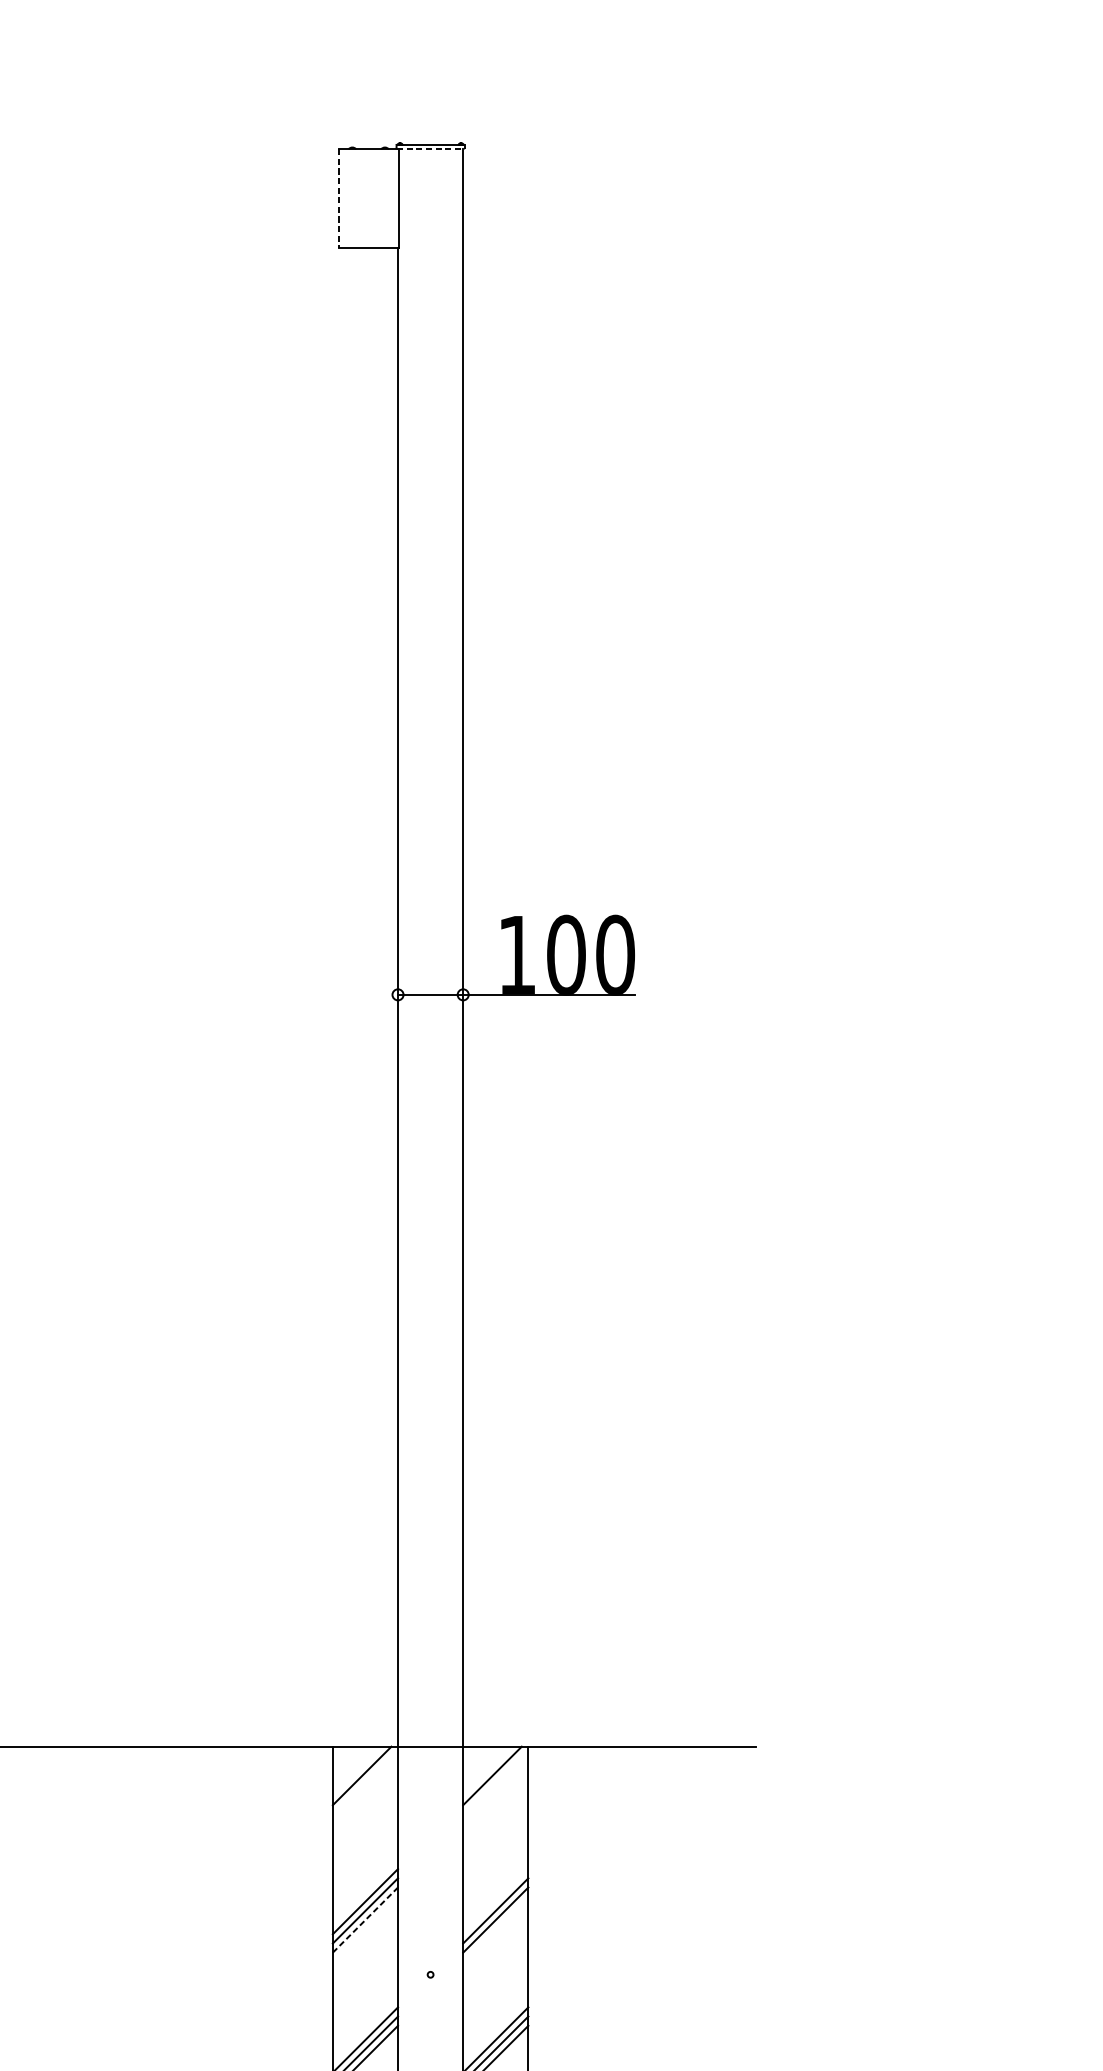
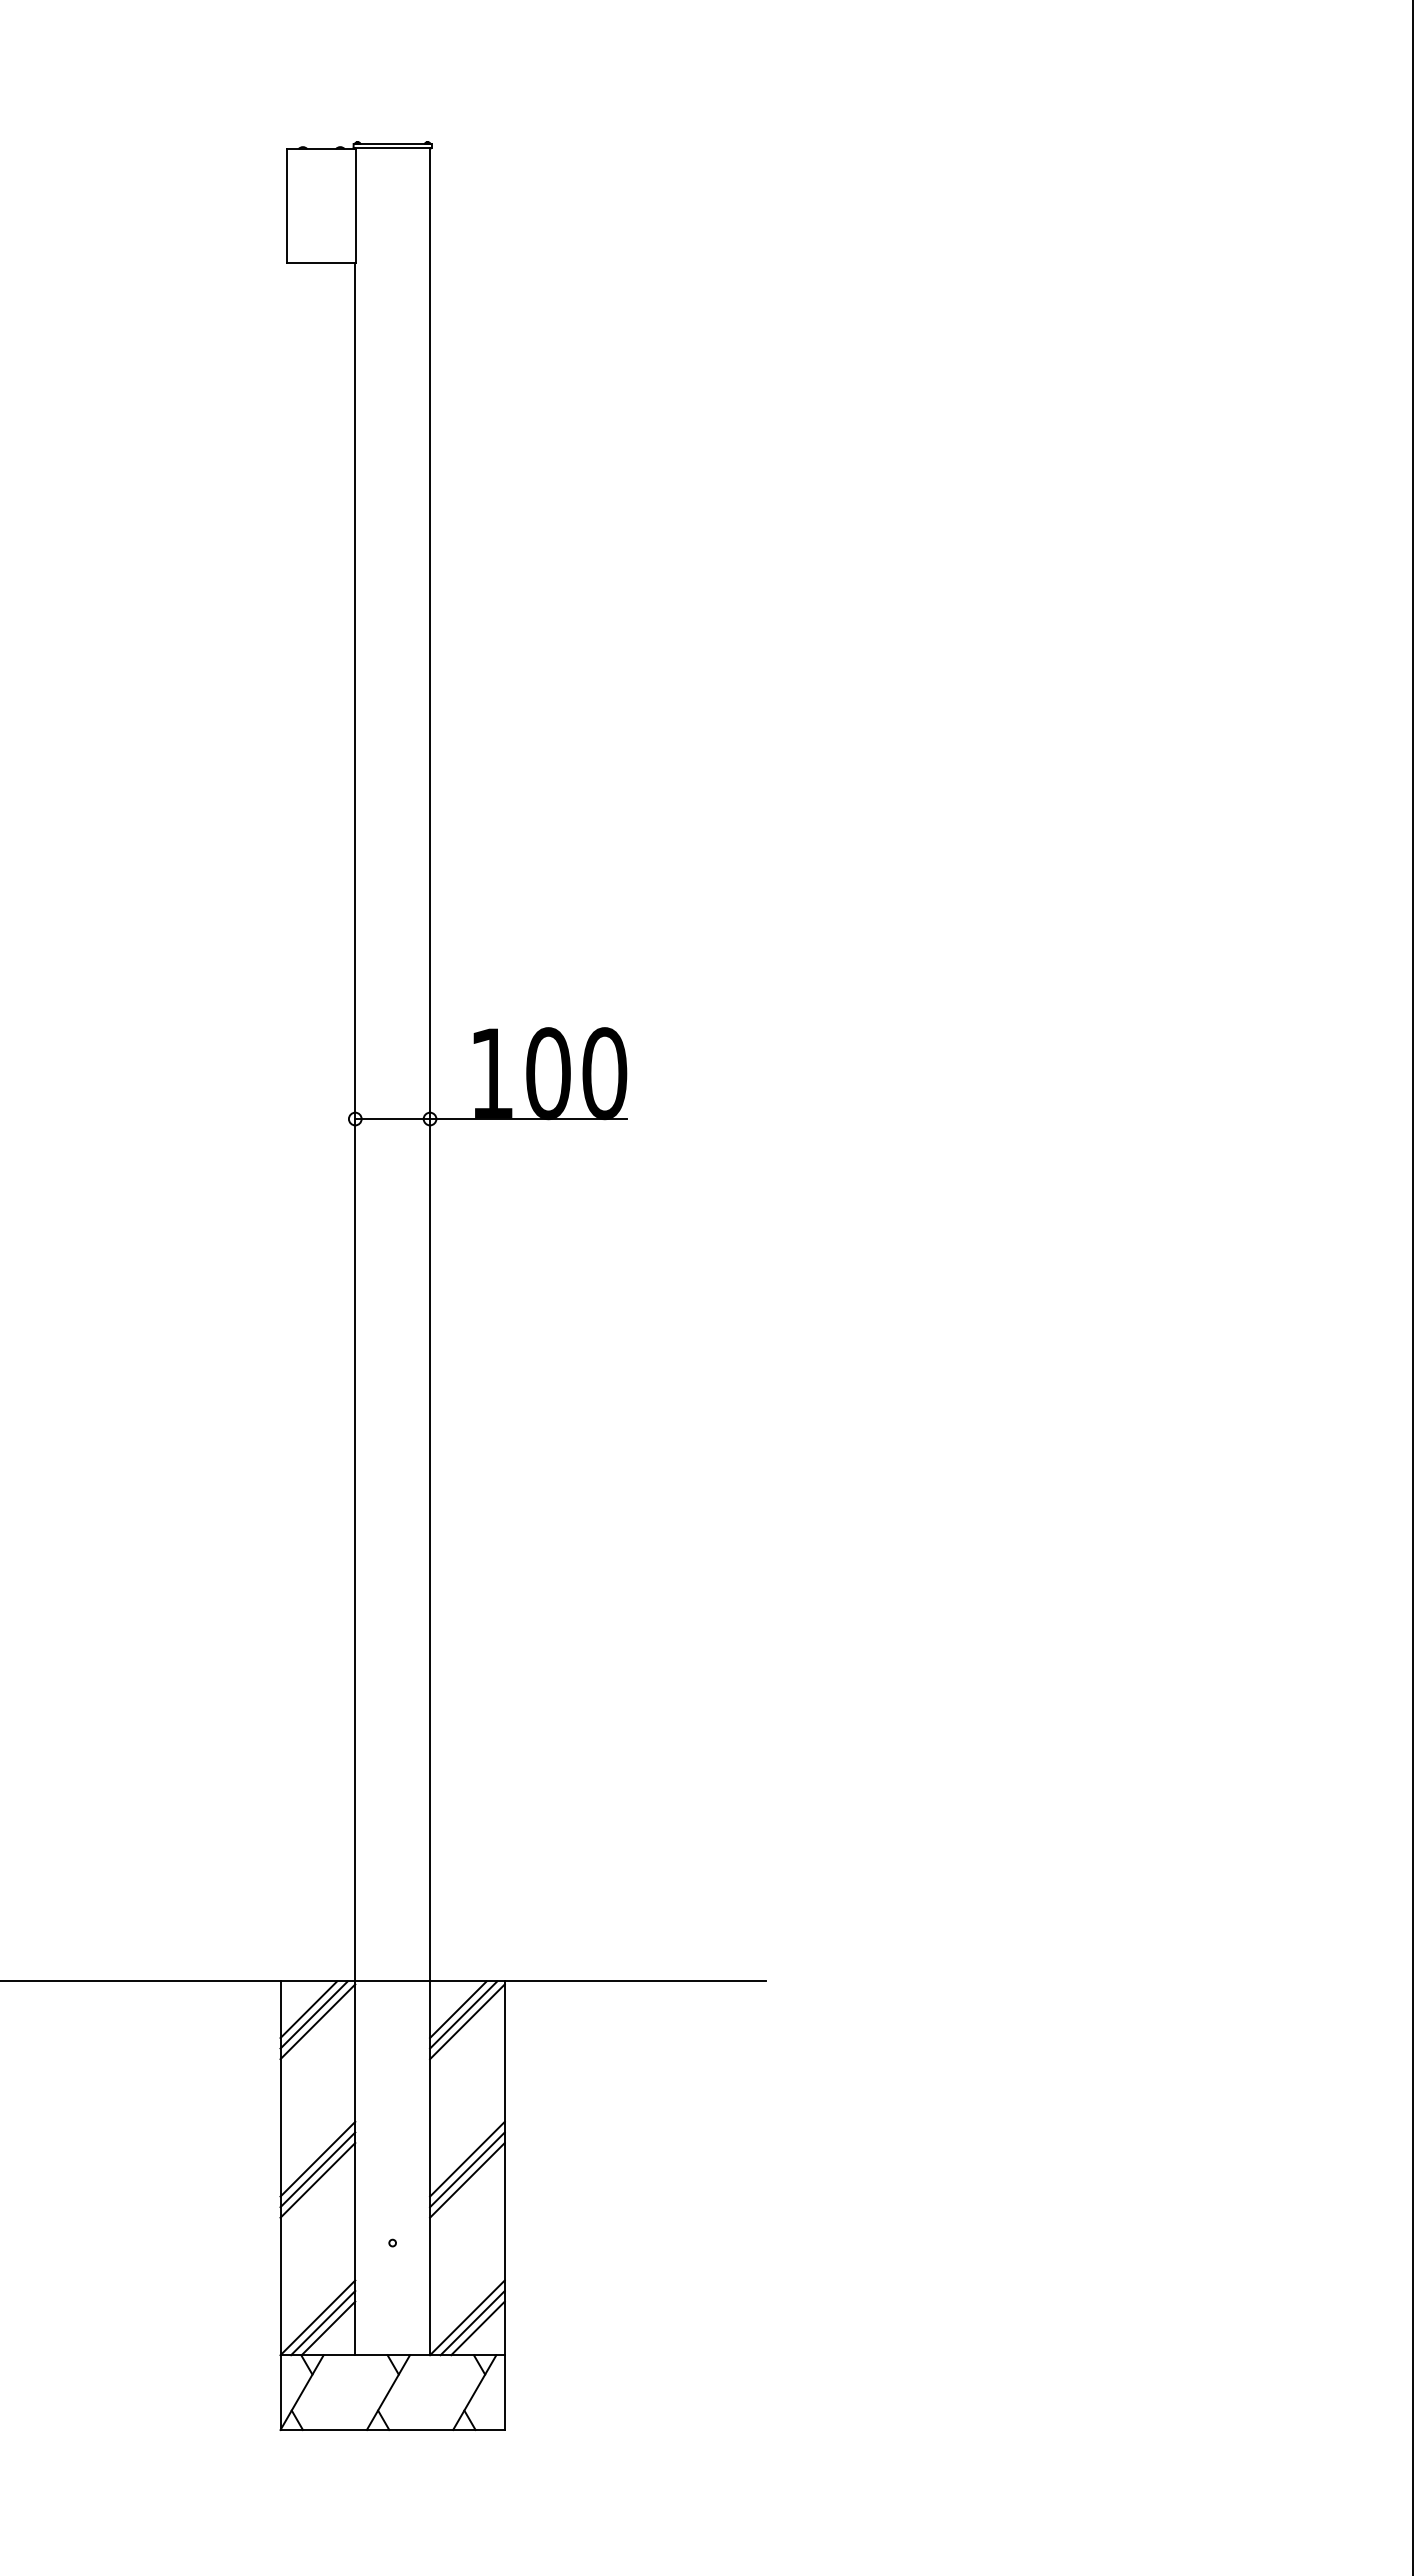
line: (431, 148) -> (393, 148), dashed -> solid
line: (338, 198) -> (287, 205), dashed -> solid
line: (357, 1771) -> (308, 2009), added
line: (487, 1771) -> (458, 2009), added
line: (365, 1781) -> (317, 2021), added
line: (495, 1781) -> (467, 2021), added
line: (495, 1901) -> (467, 2158), added
line: (365, 1920) -> (317, 2180), dashed -> solid

